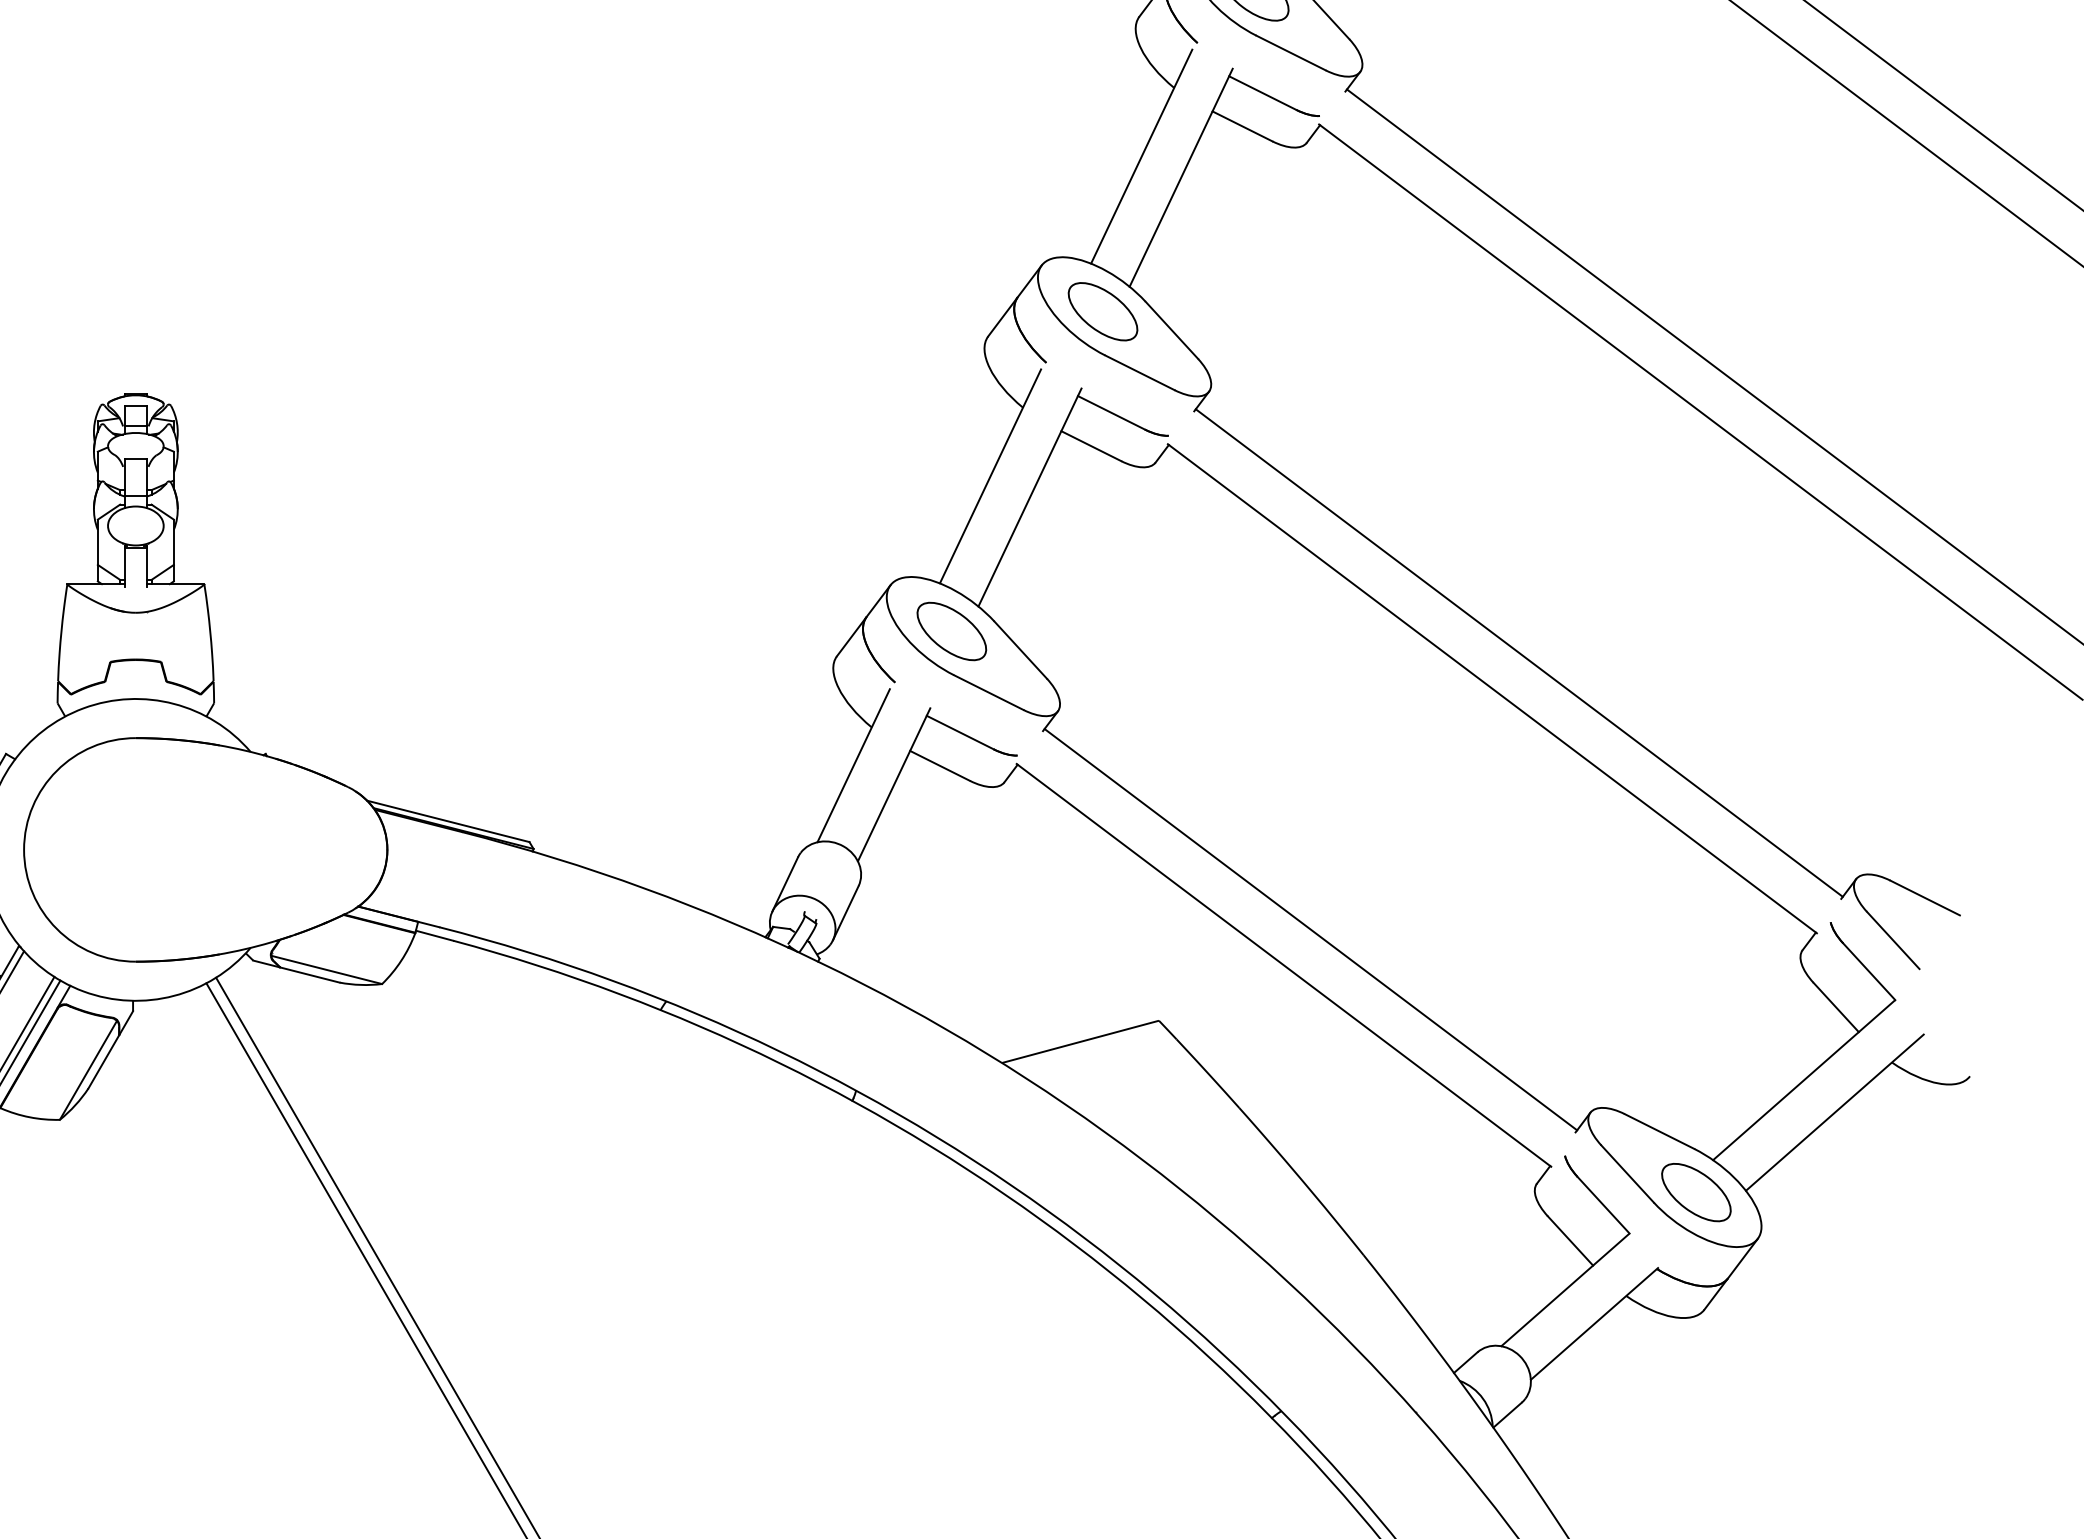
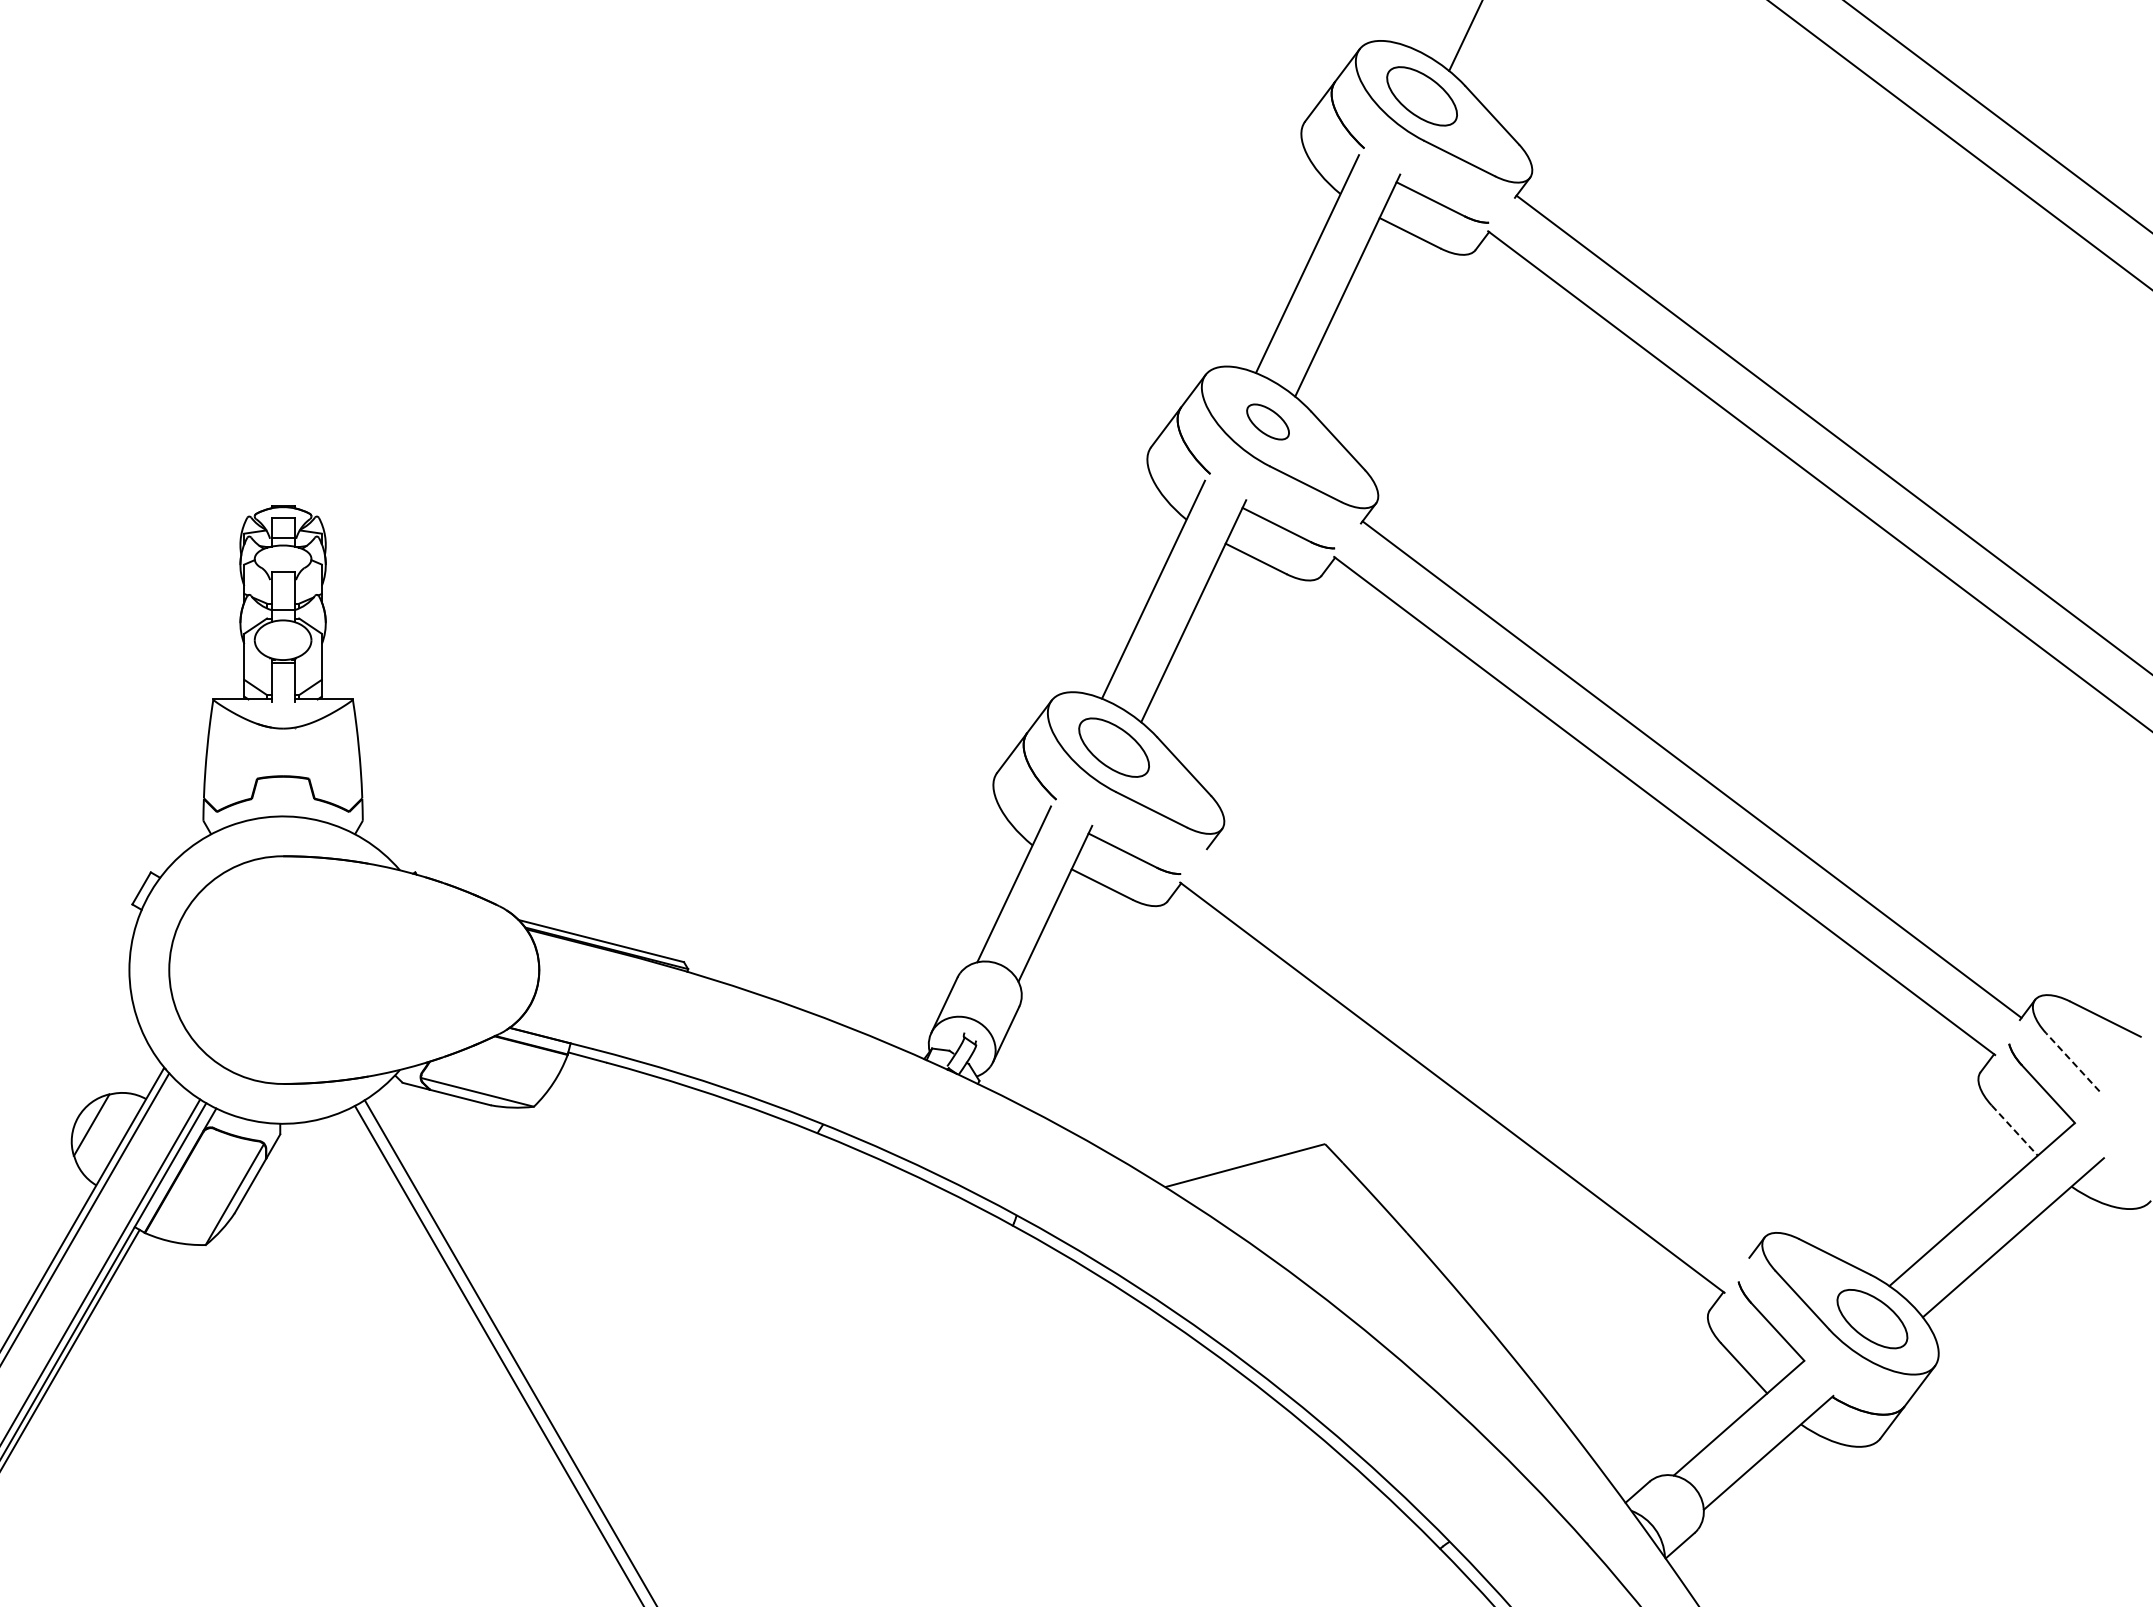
part: (1102, 311) -> (1267, 421), size x0.6
line: (1310, 929) -> (1479, 1051), removed
line: (1892, 940) -> (2072, 1062), solid -> dashed
line: (1836, 1007) -> (2015, 1130), solid -> dashed

